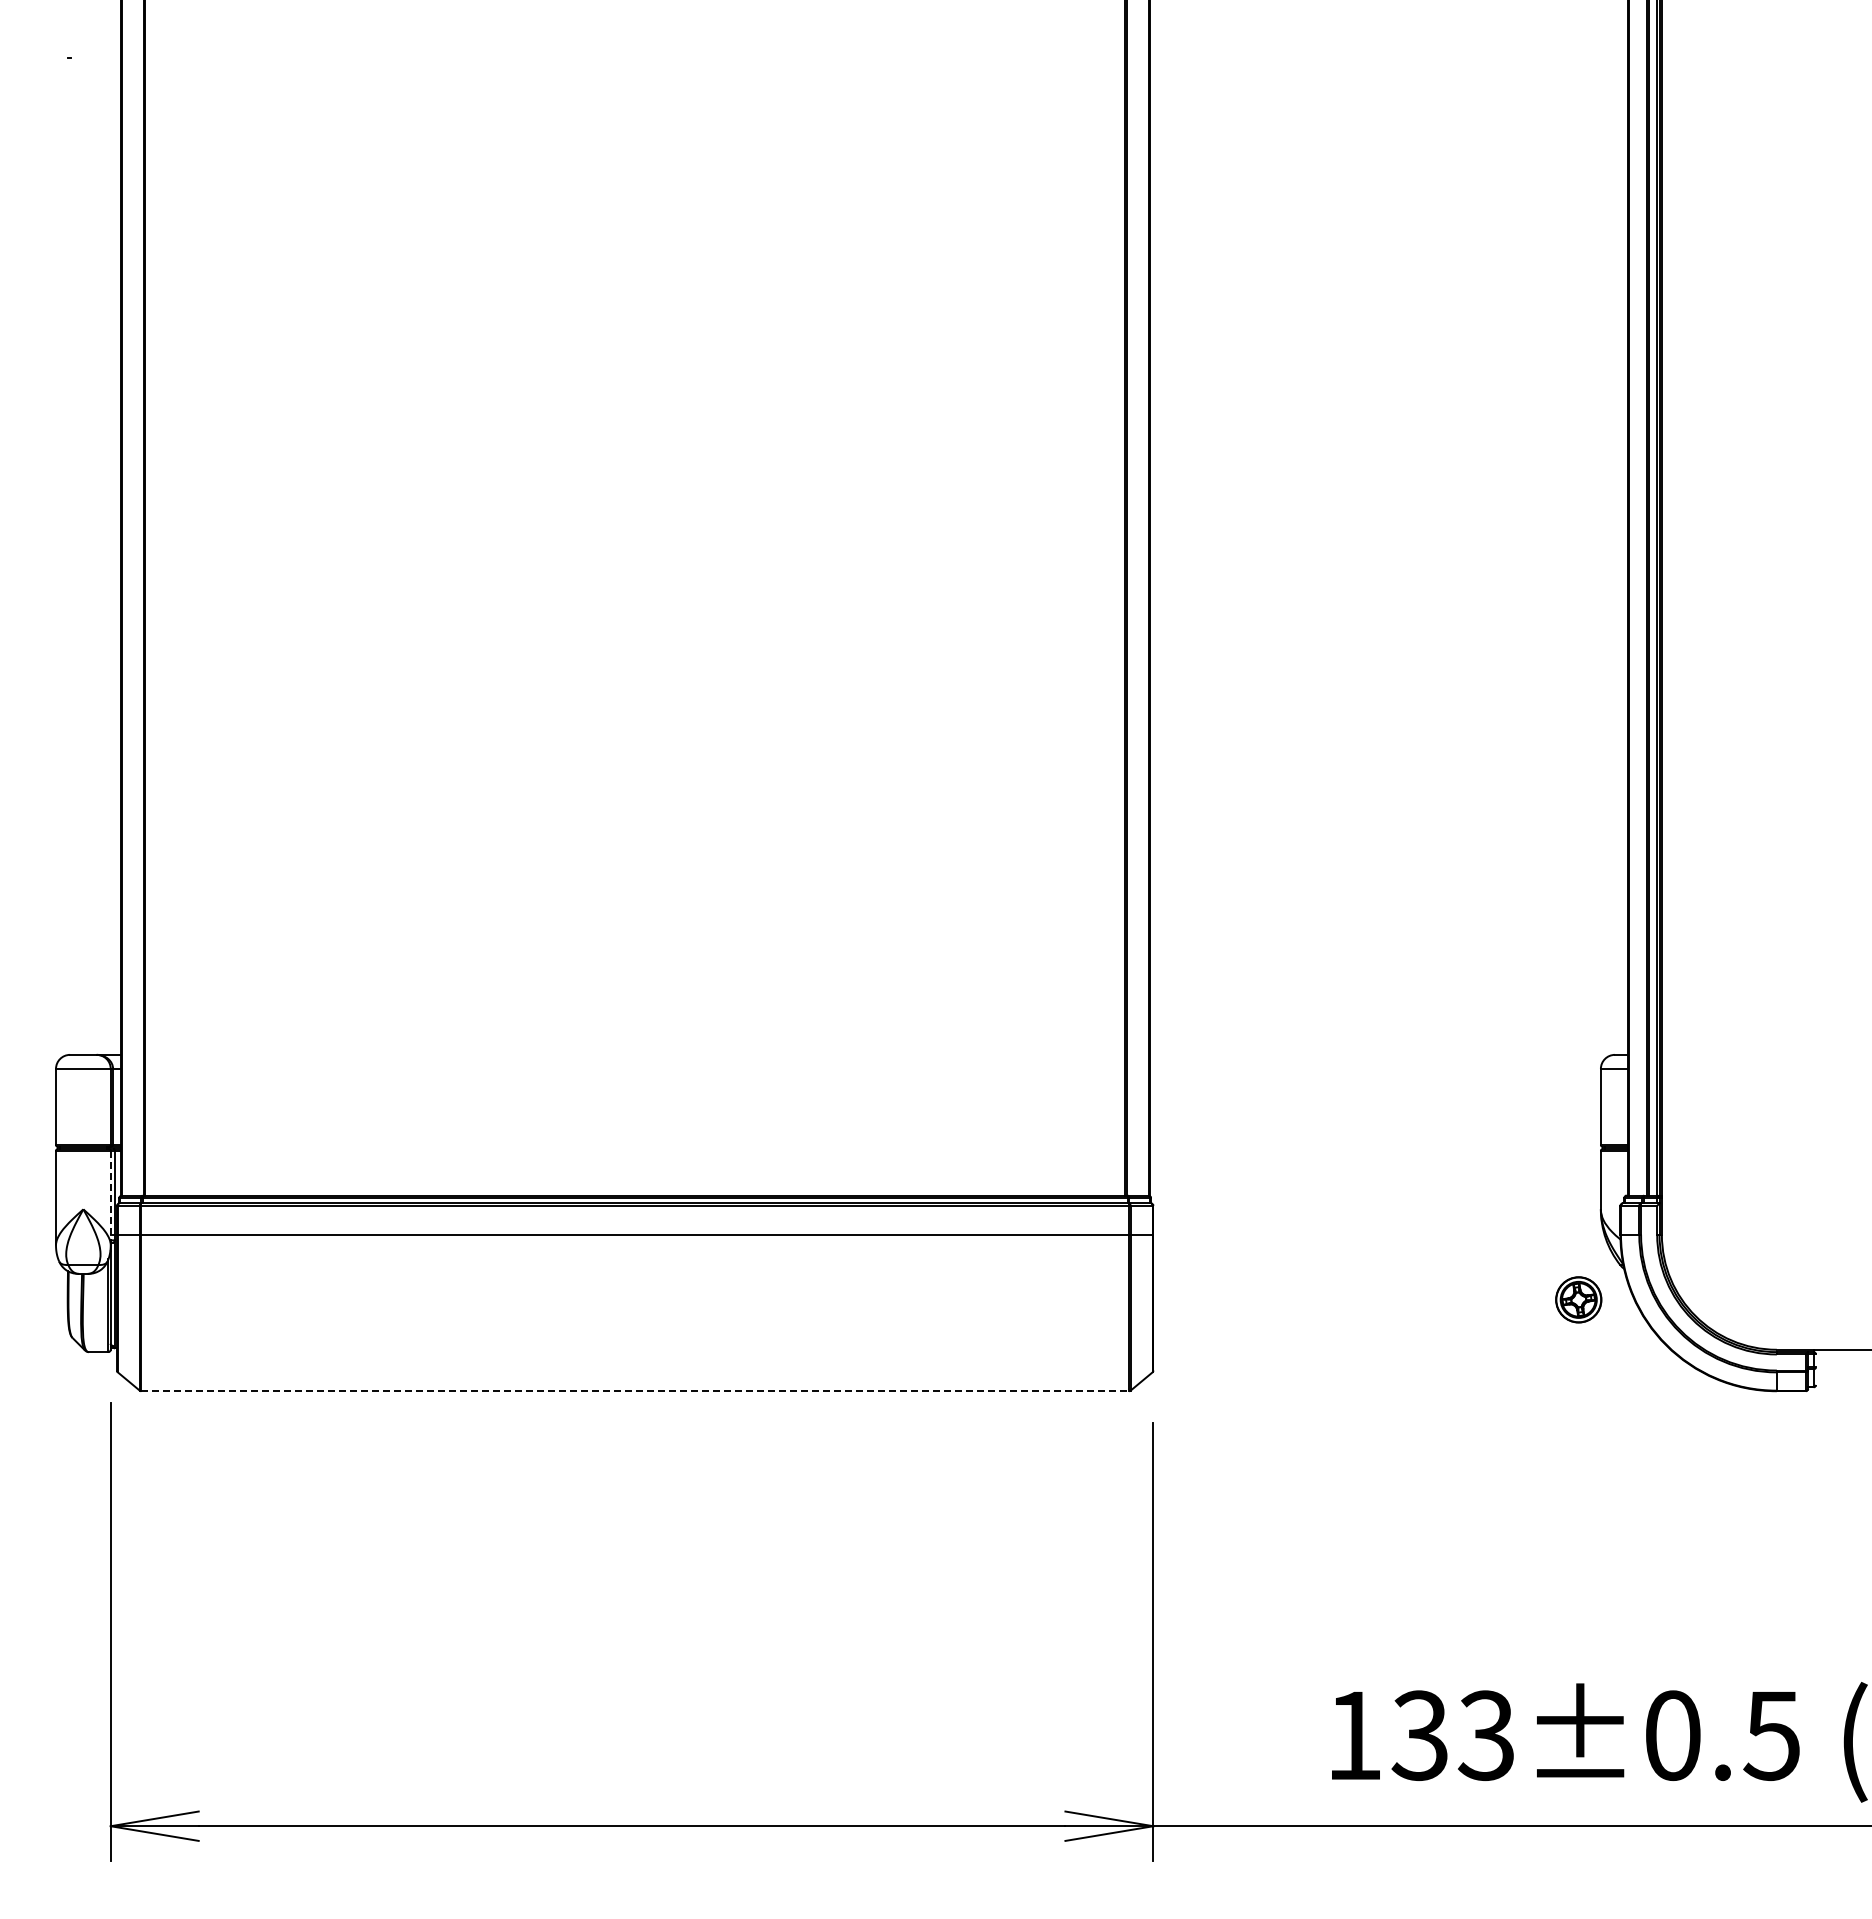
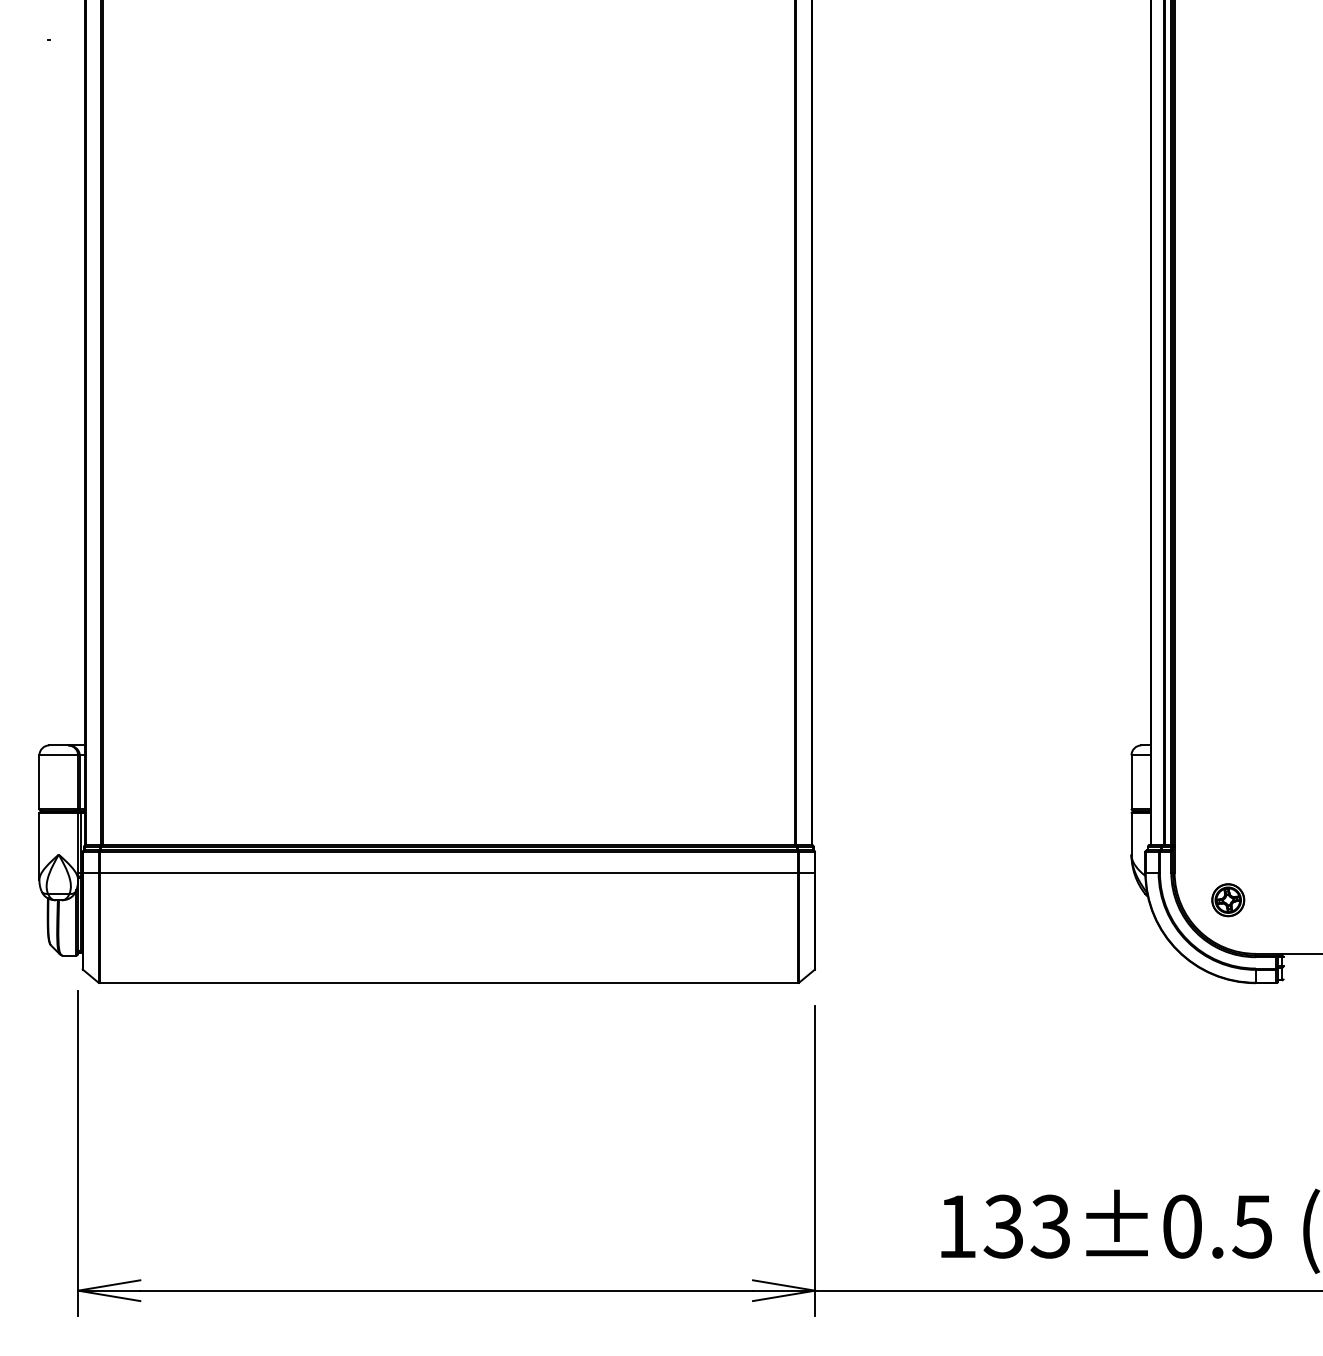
line: (110, 1195) -> (77, 844), dashed -> solid
part: (1578, 1299) -> (1228, 899), moved
line: (635, 1391) -> (449, 983), dashed -> solid

